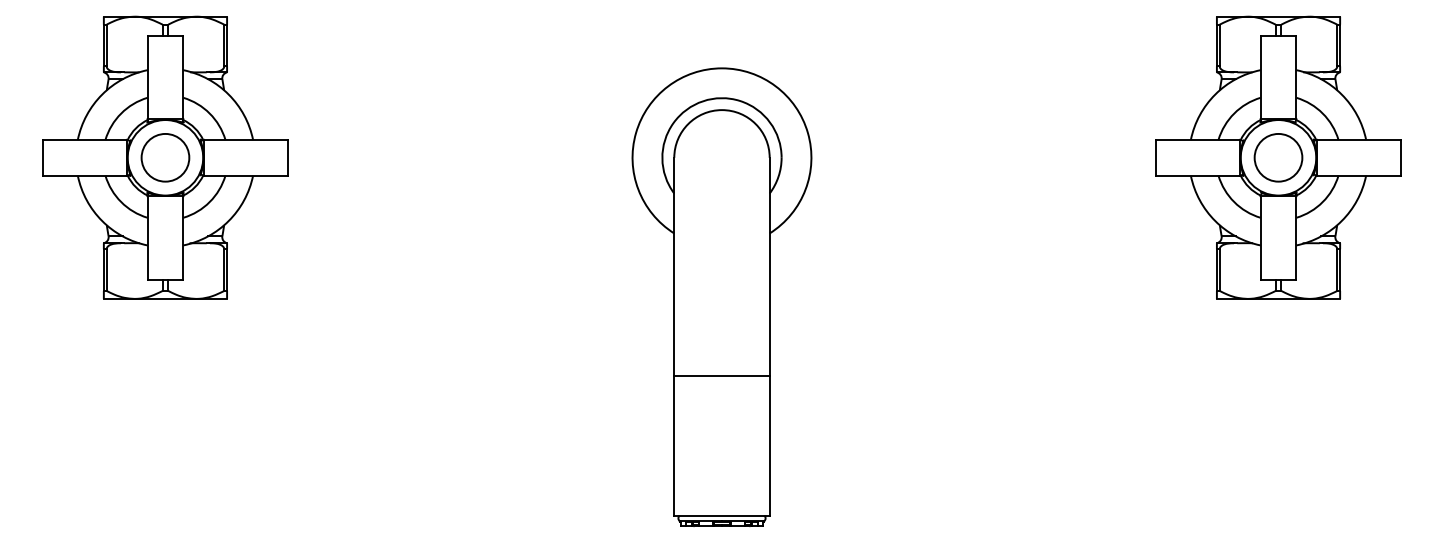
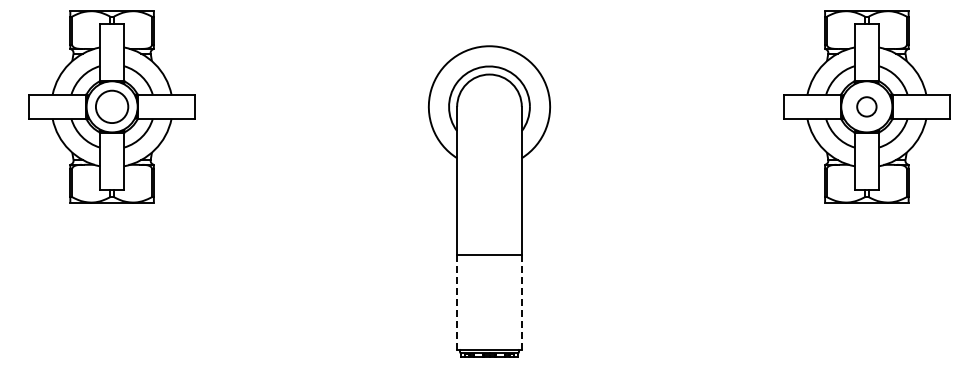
circle: (1277, 157) -> (866, 106), size x0.6
line: (769, 444) -> (521, 301), solid -> dashed
line: (674, 446) -> (457, 302), solid -> dashed

